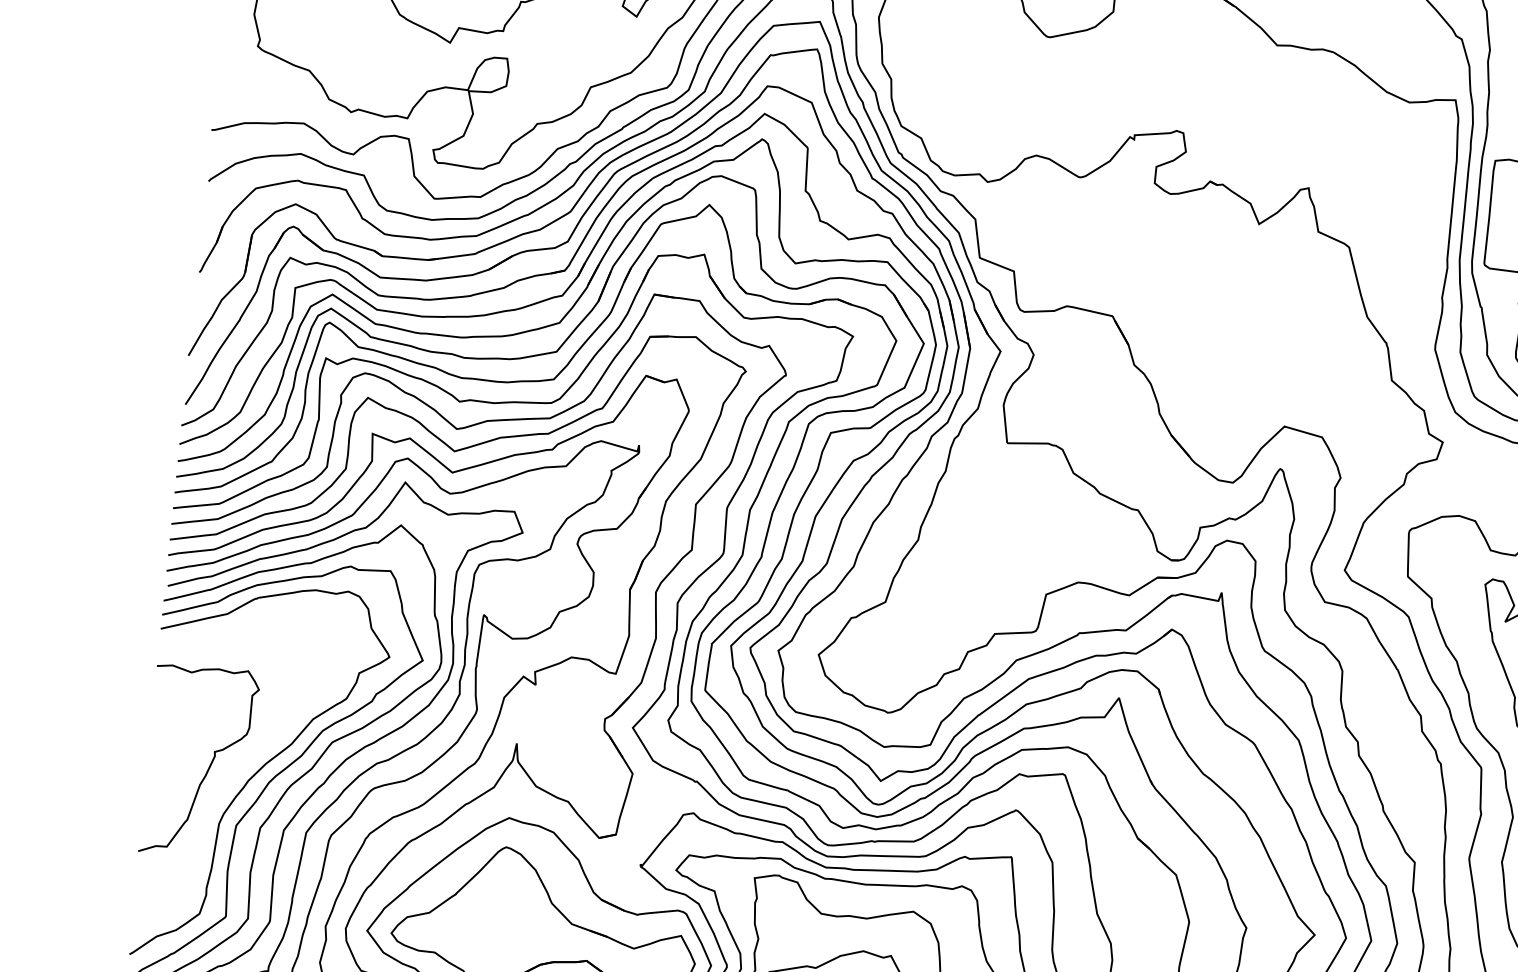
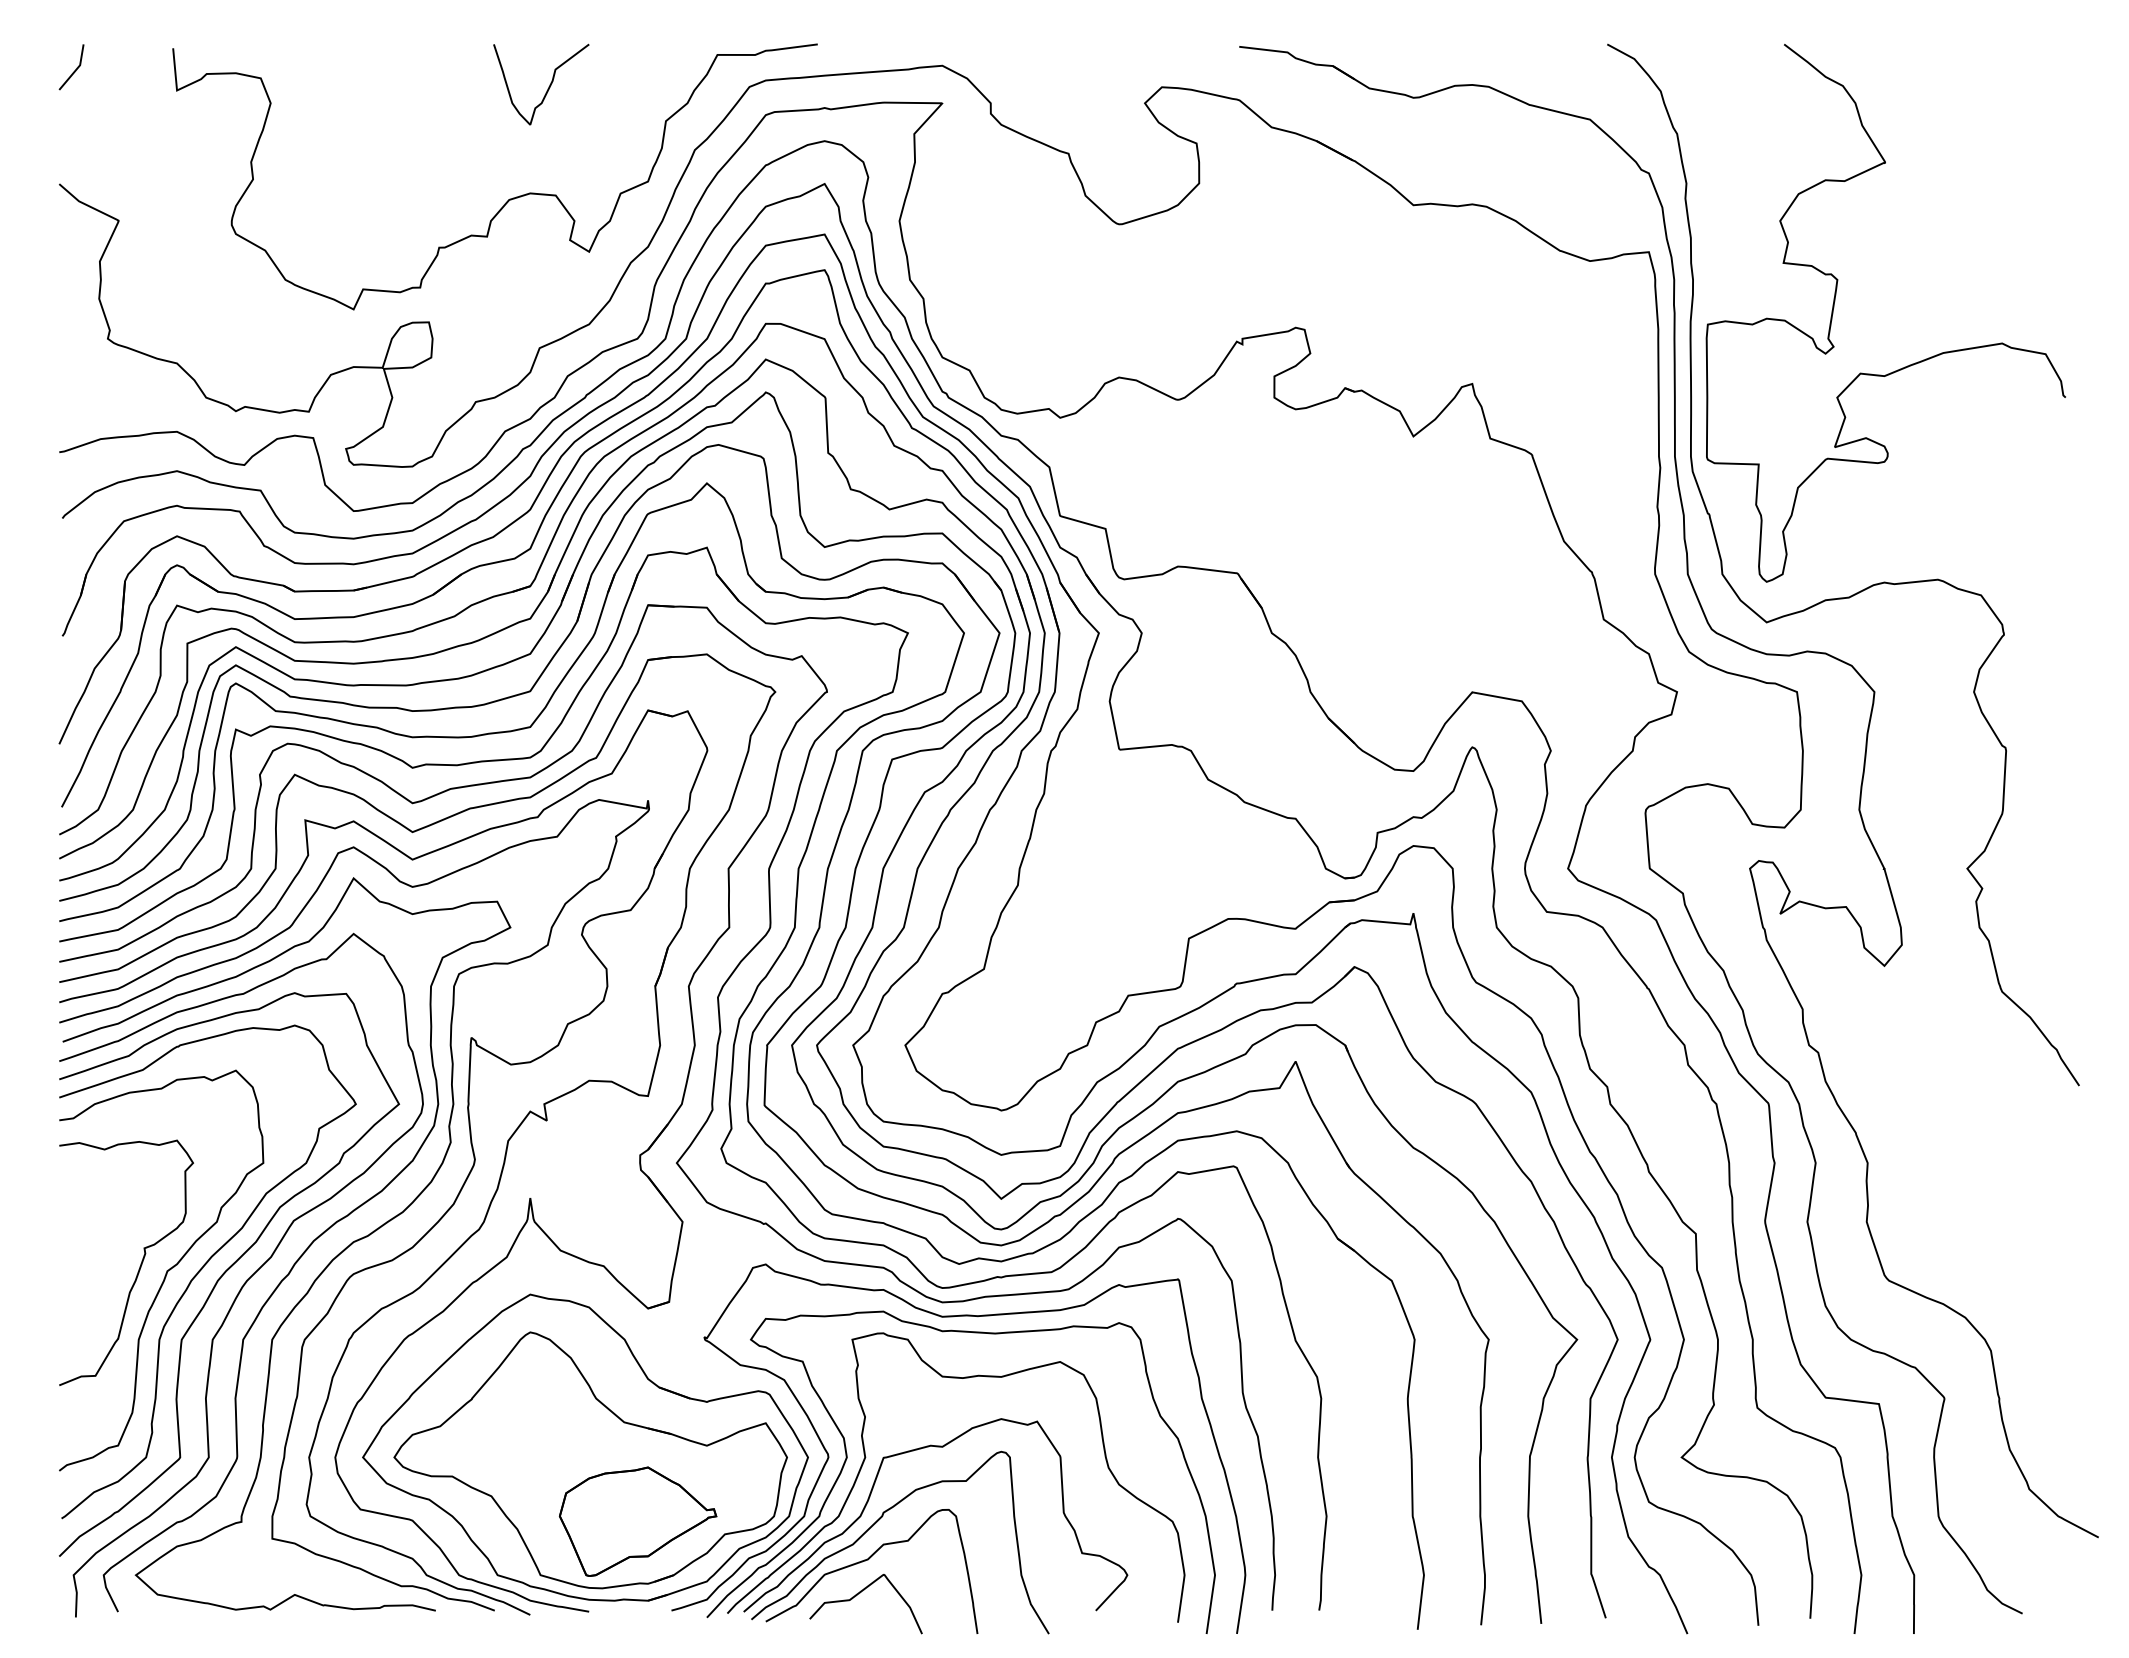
curve: (230, 770) -> (166, 1270), added

